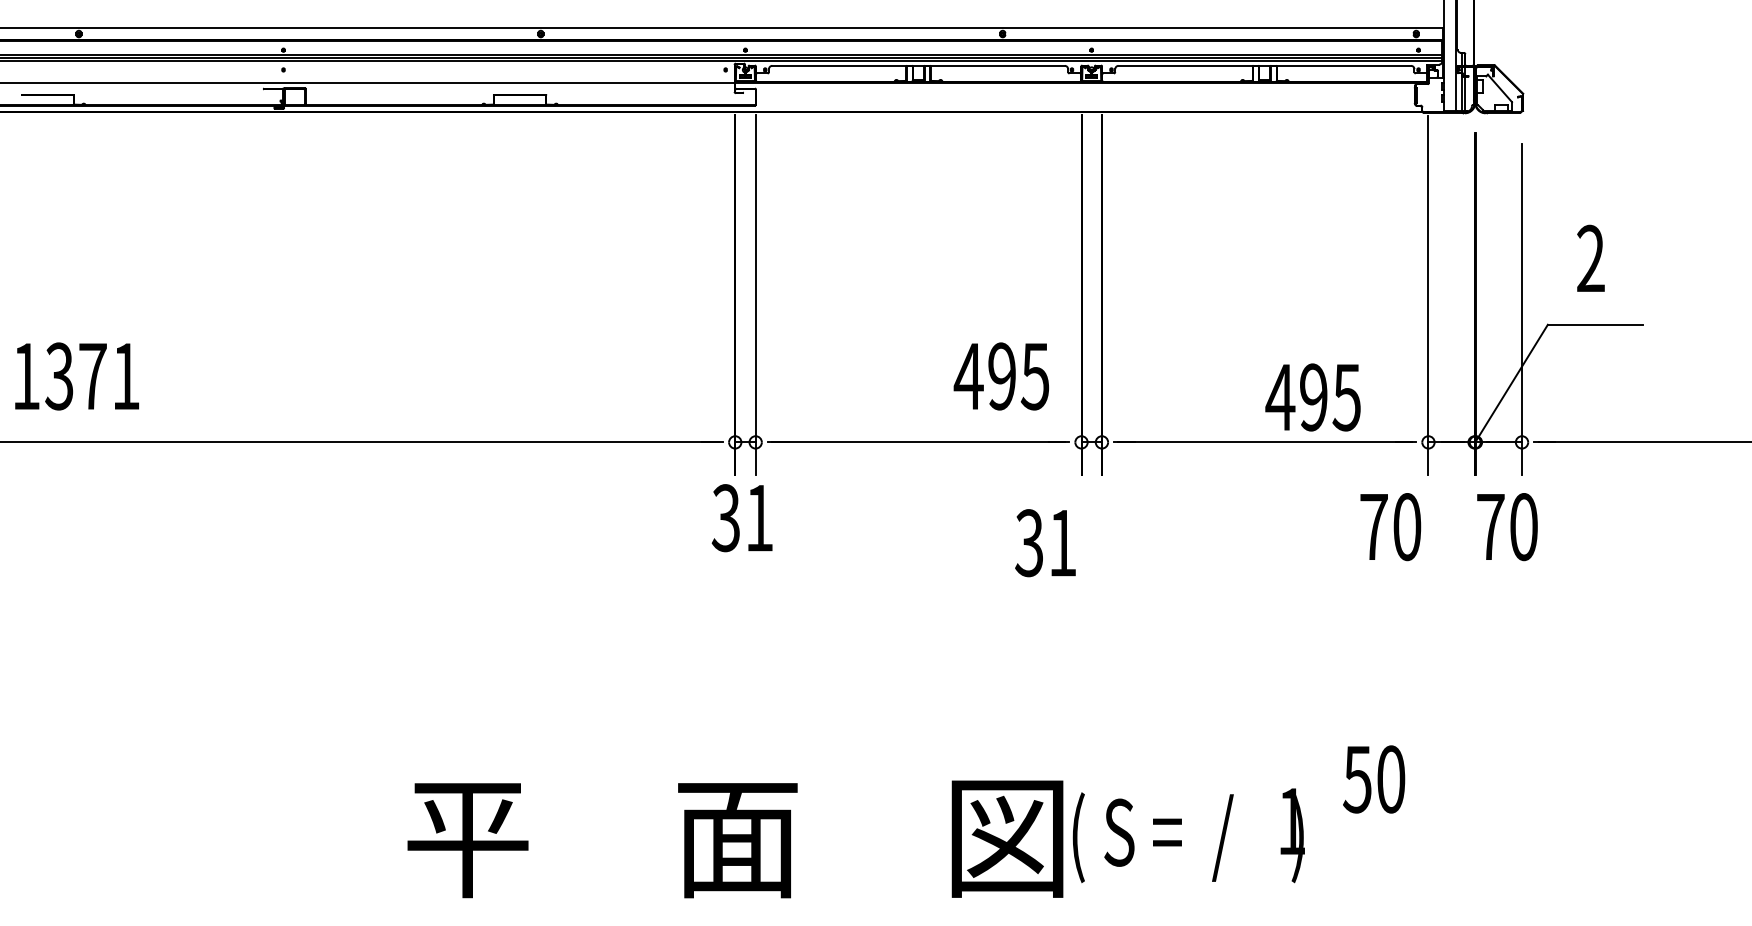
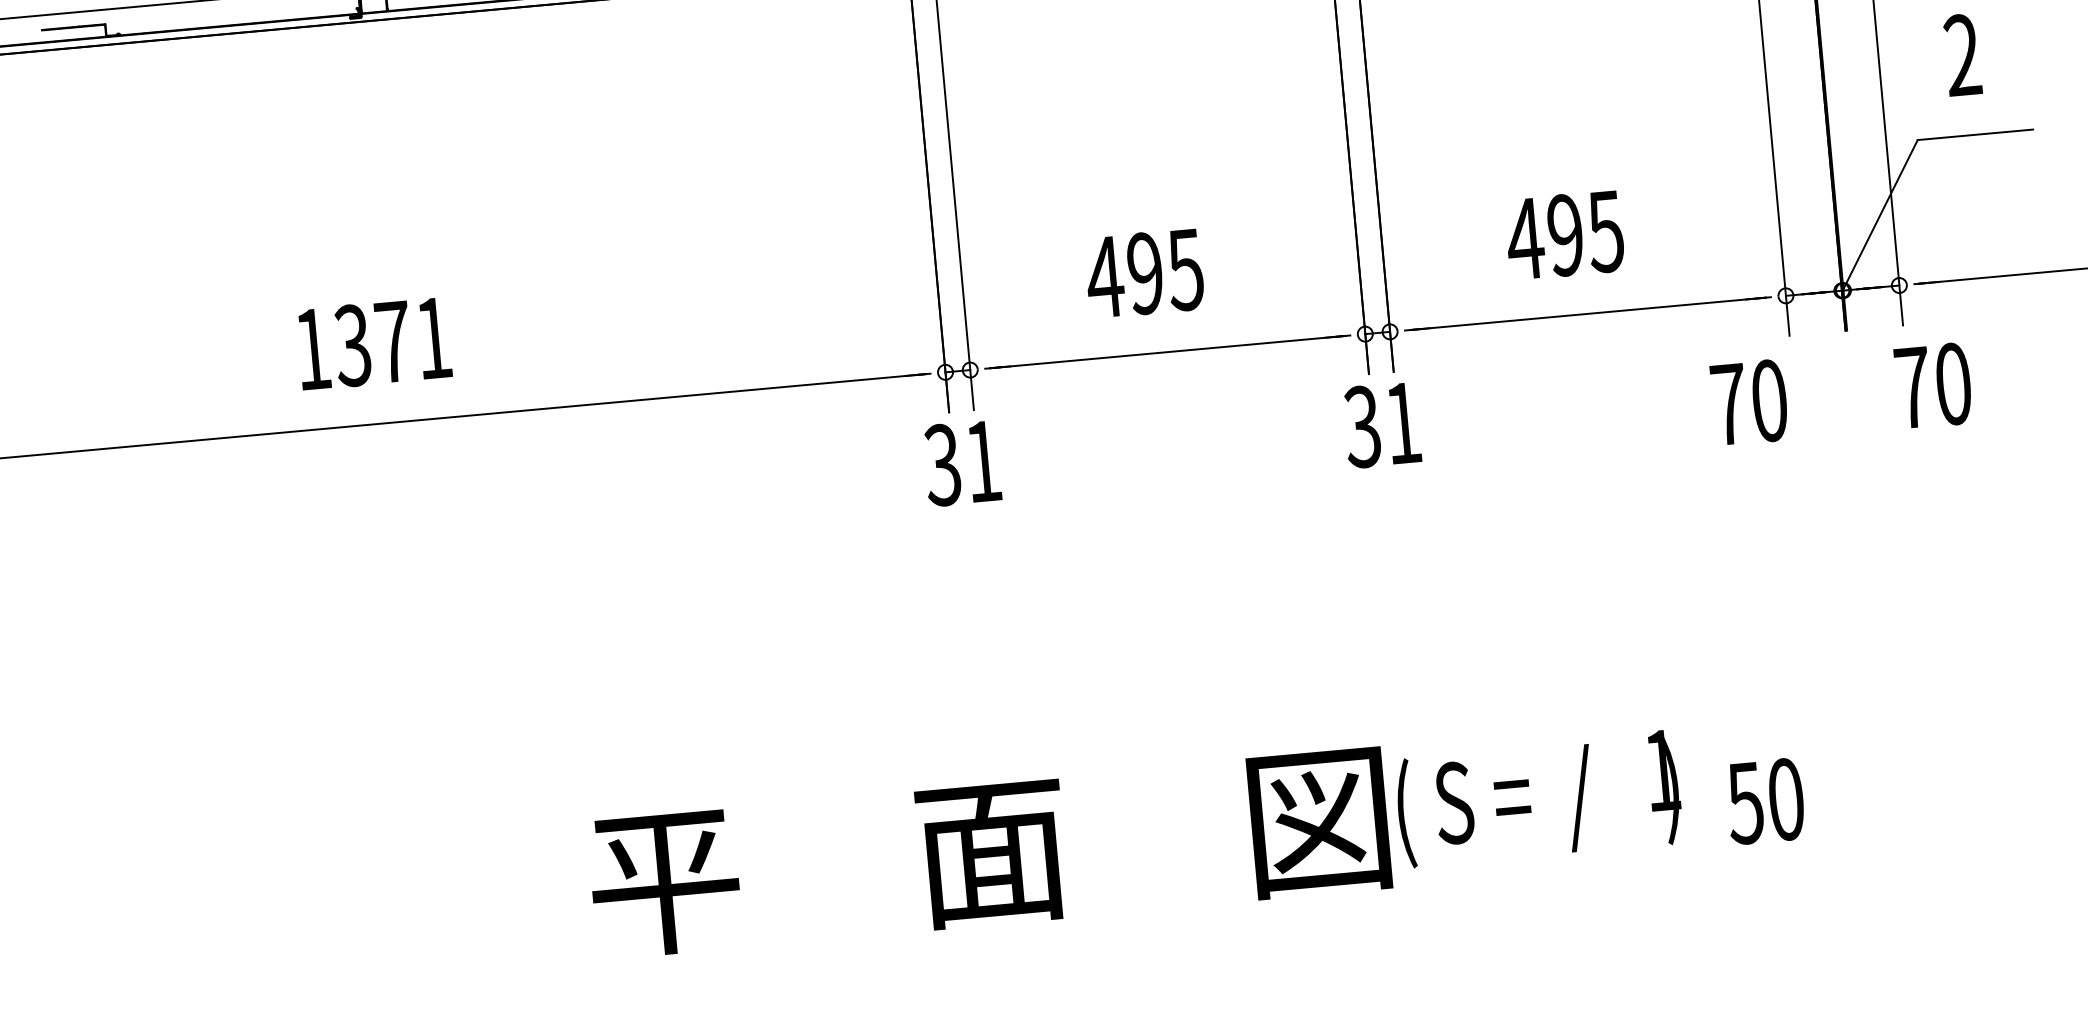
text: (76, 376) -> (373, 343), moved
text: (1000, 376) -> (1143, 273), moved
text: (1312, 397) -> (1564, 235), moved
text: (1507, 527) -> (1933, 386), moved
text: (1045, 543) -> (1382, 425), moved
text: (1374, 779) -> (1765, 801), moved

